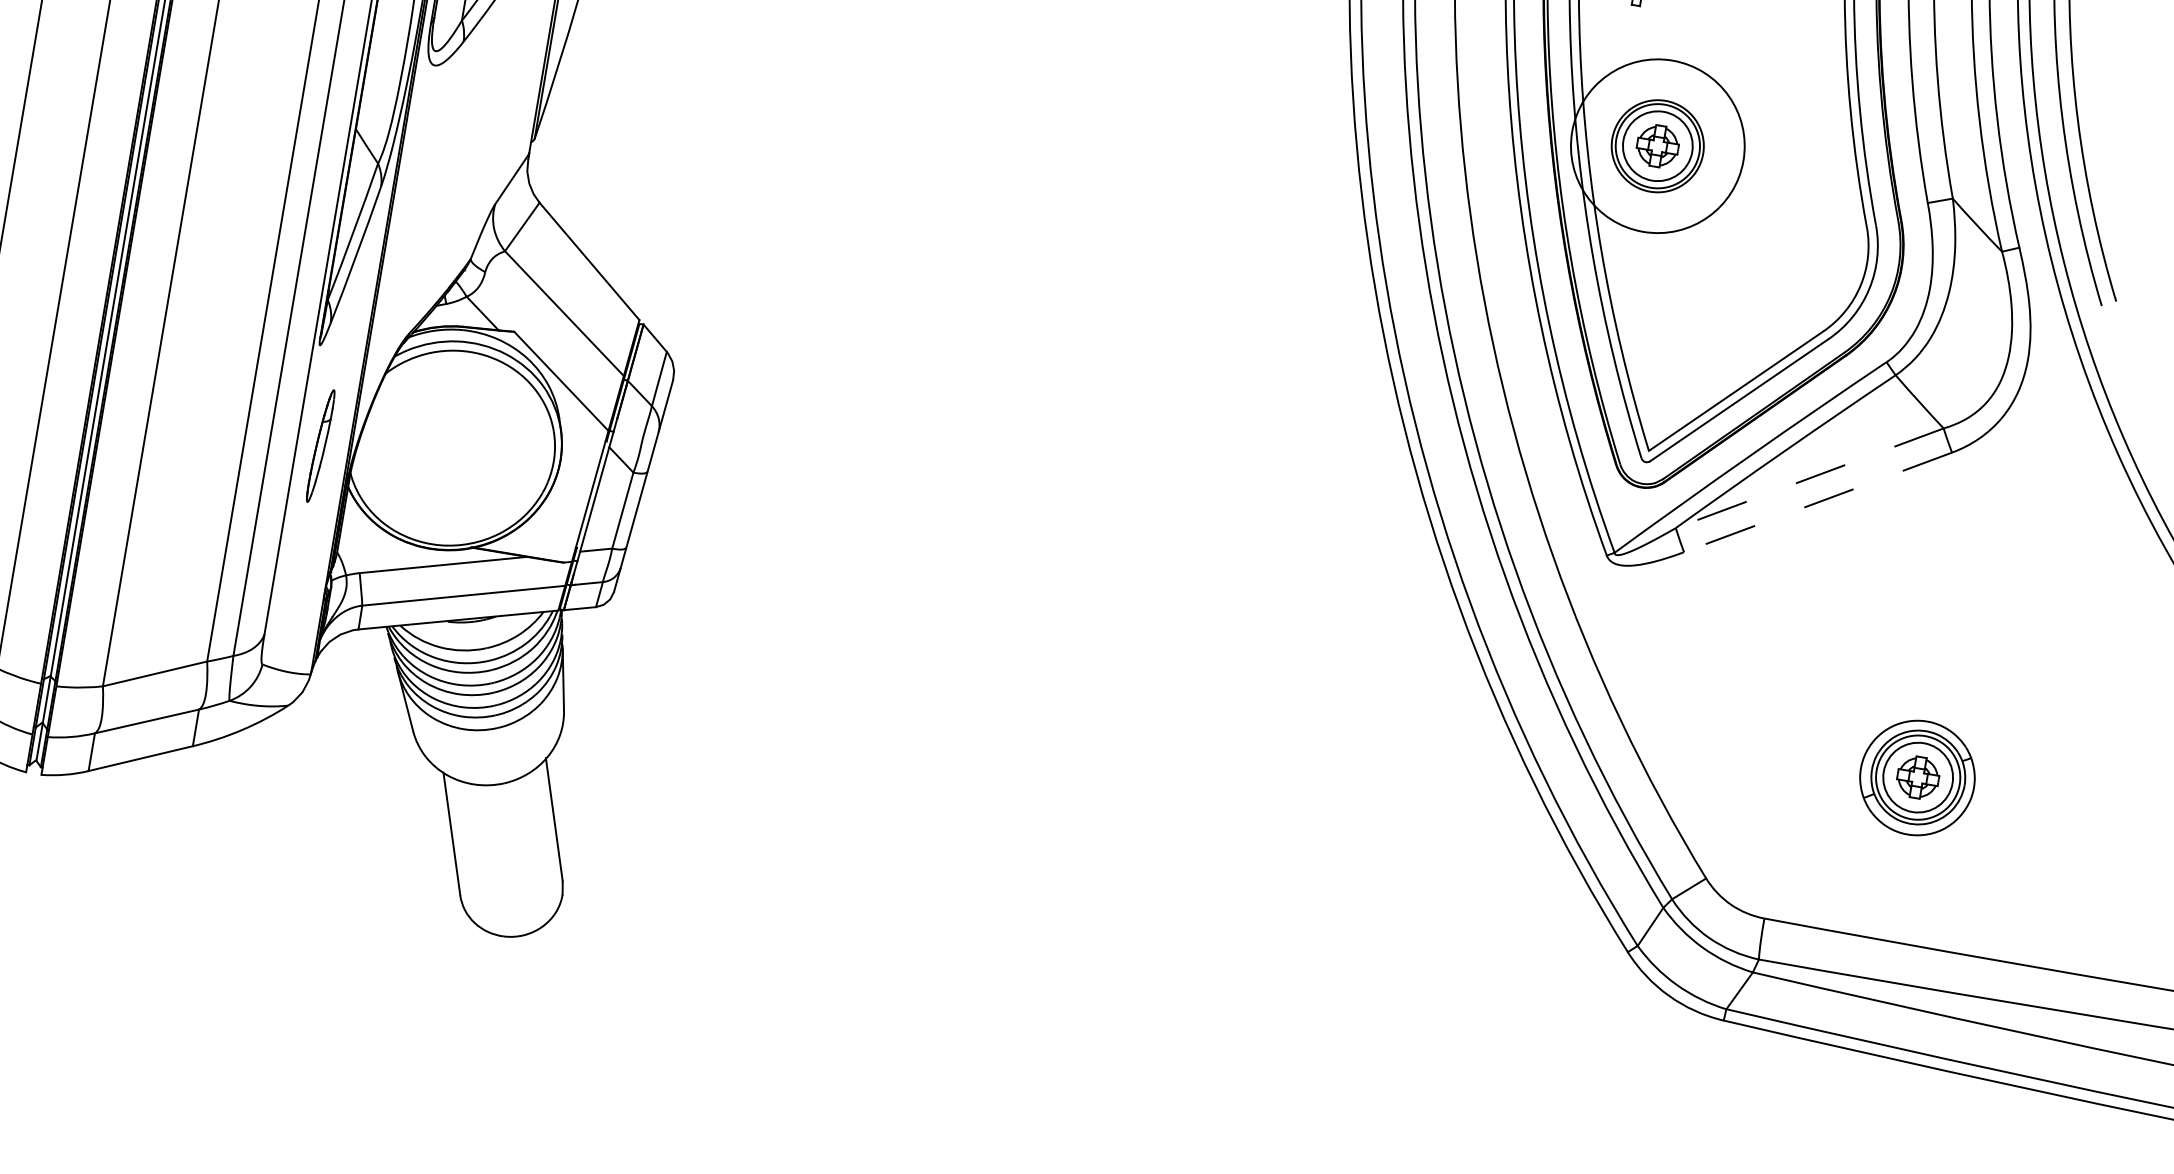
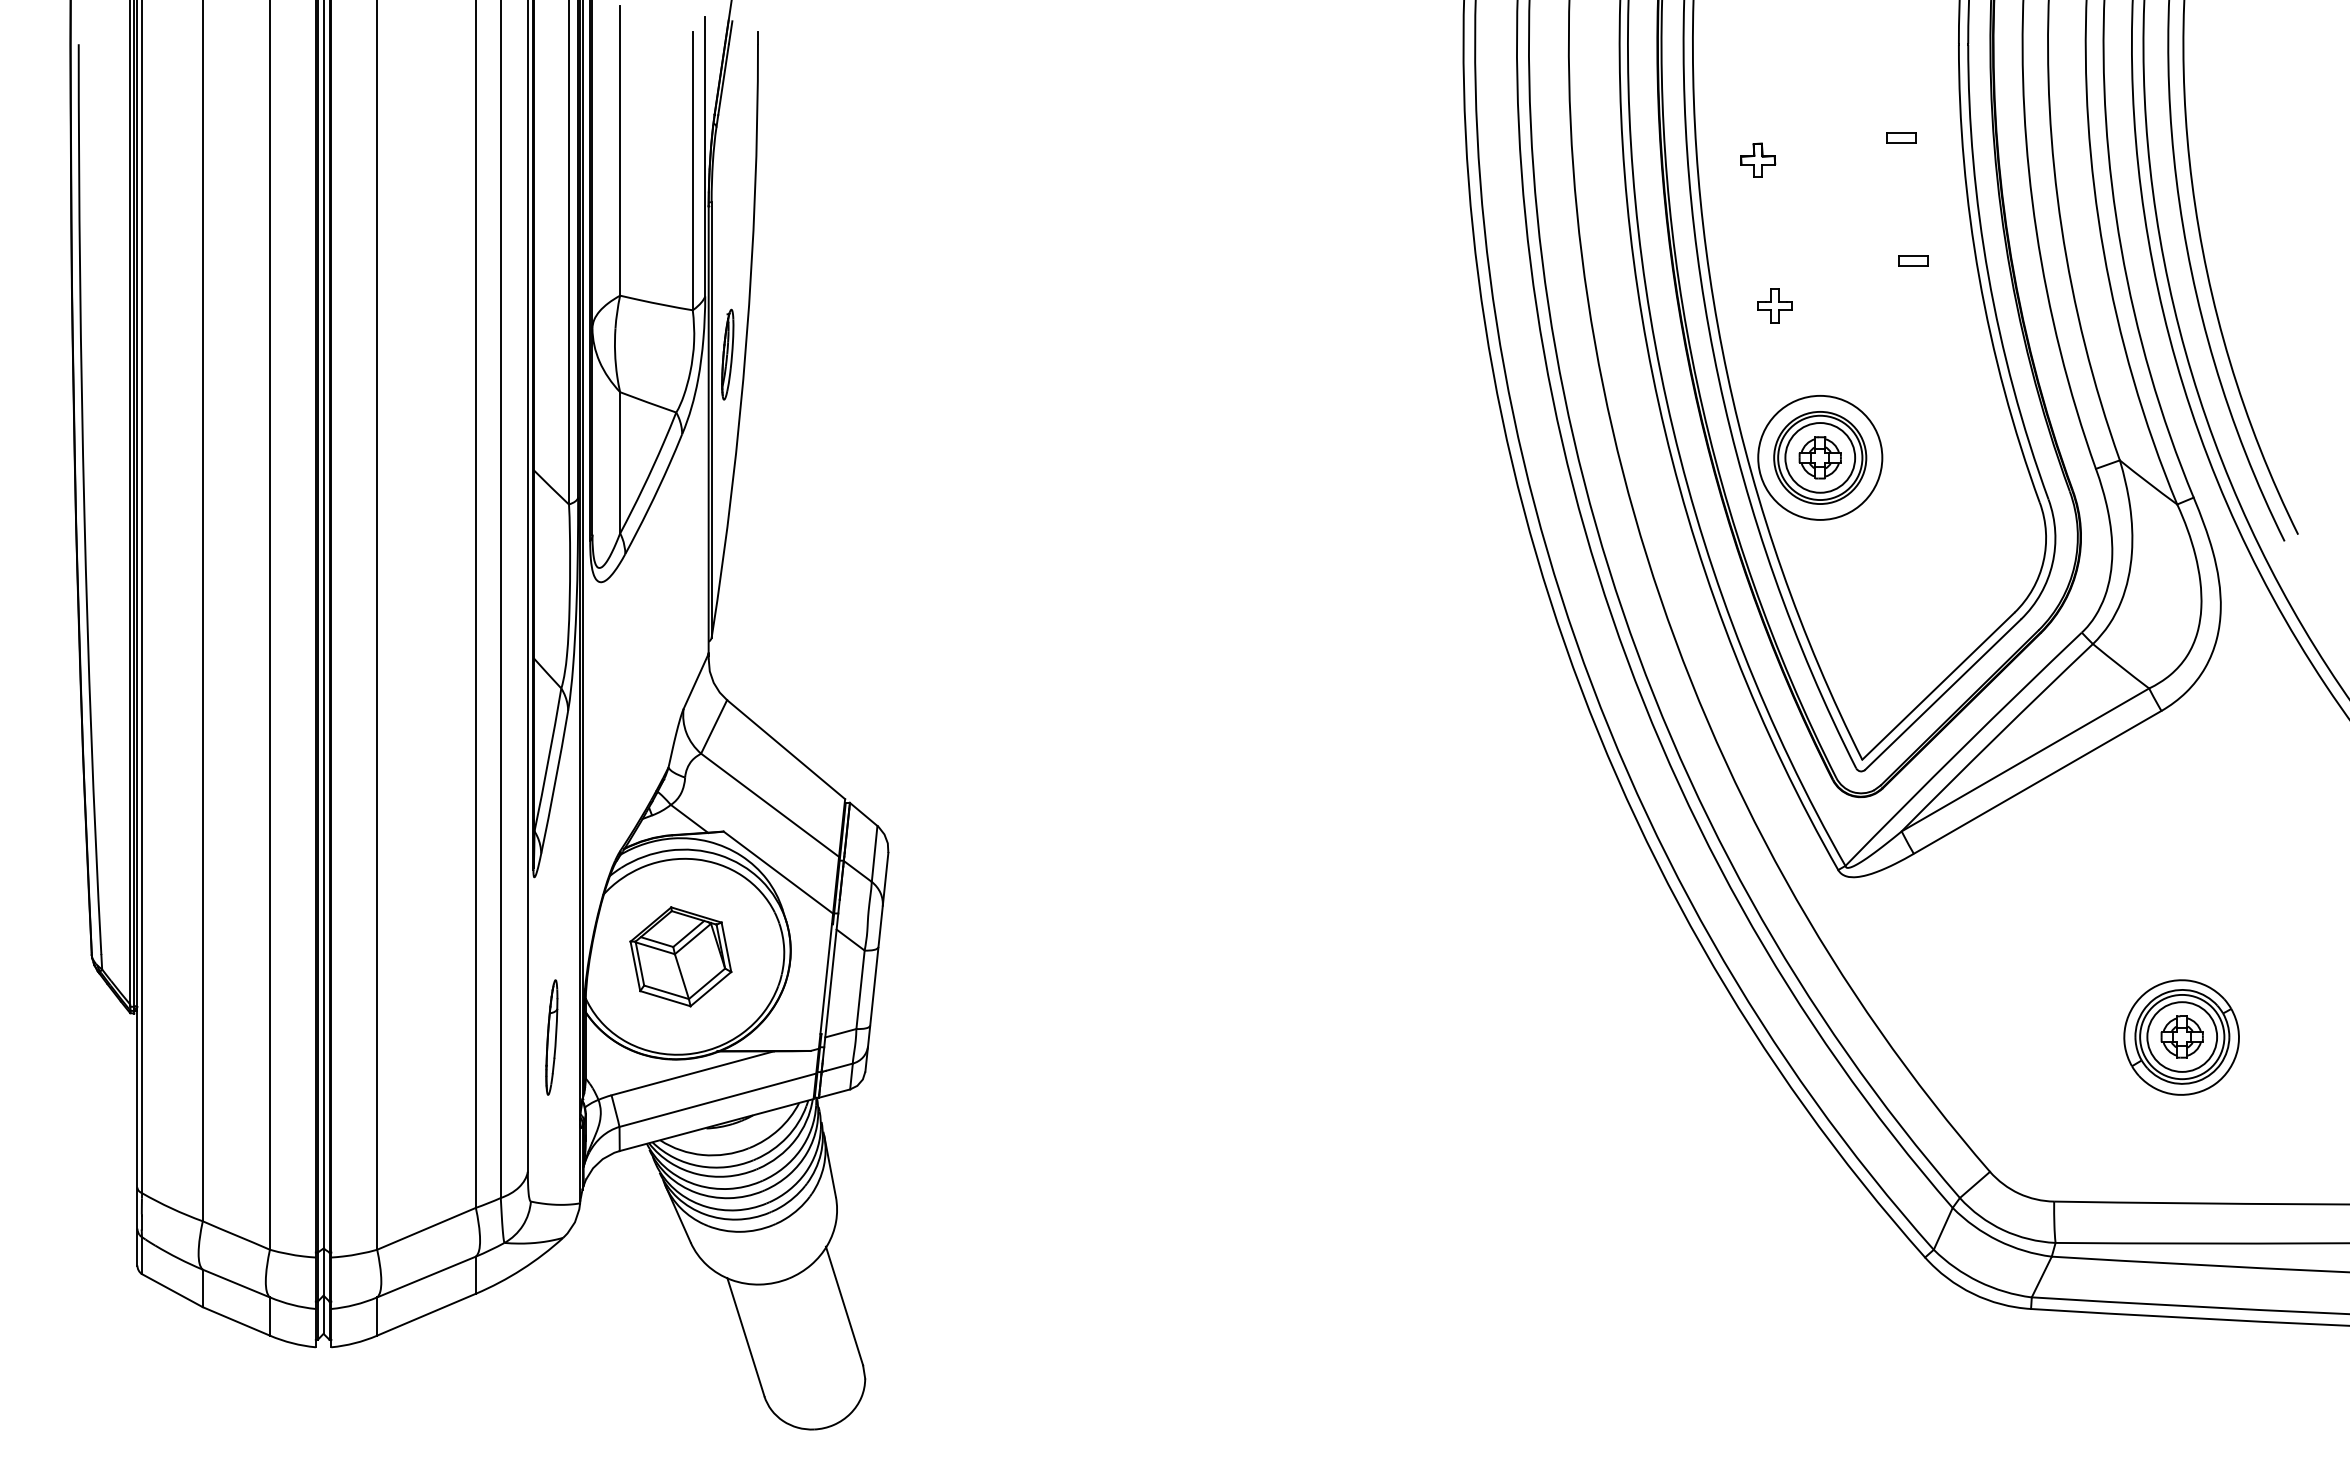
circle: (1658, 145) -> (1820, 457), size x0.71
part: (320, 445) -> (551, 1037), moved
part: (450, 447) -> (680, 956), added
line: (1809, 477) -> (2025, 759), dashed -> solid
line: (1817, 502) -> (2037, 782), dashed -> solid

